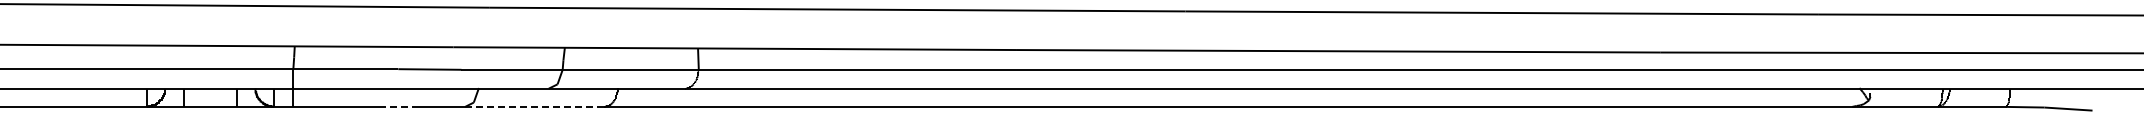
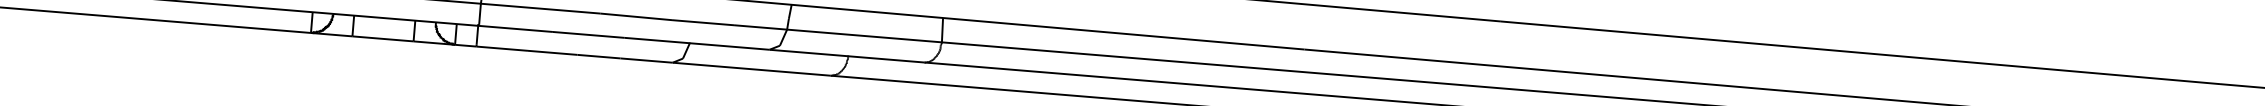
line: (400, 106) -> (599, 56), dashed -> solid
line: (534, 106) -> (751, 68), dashed -> solid

